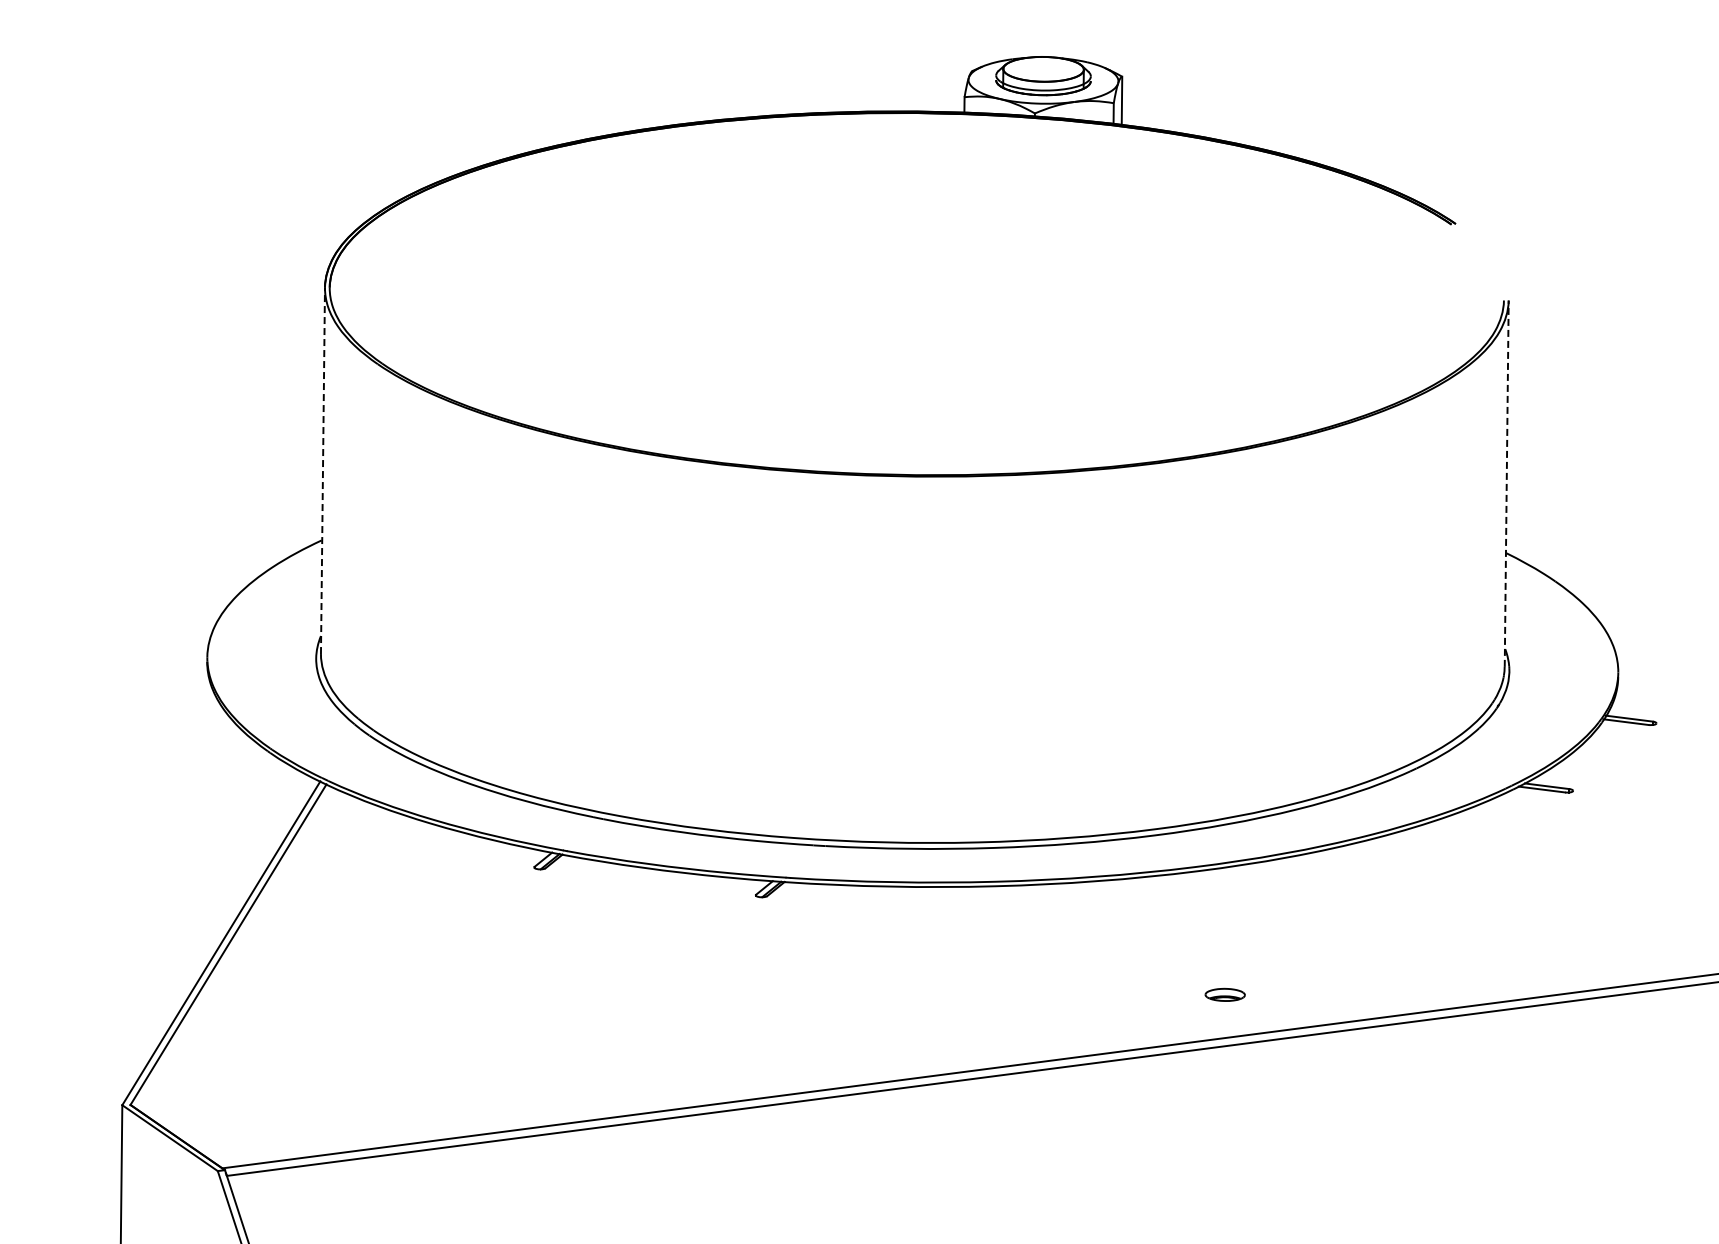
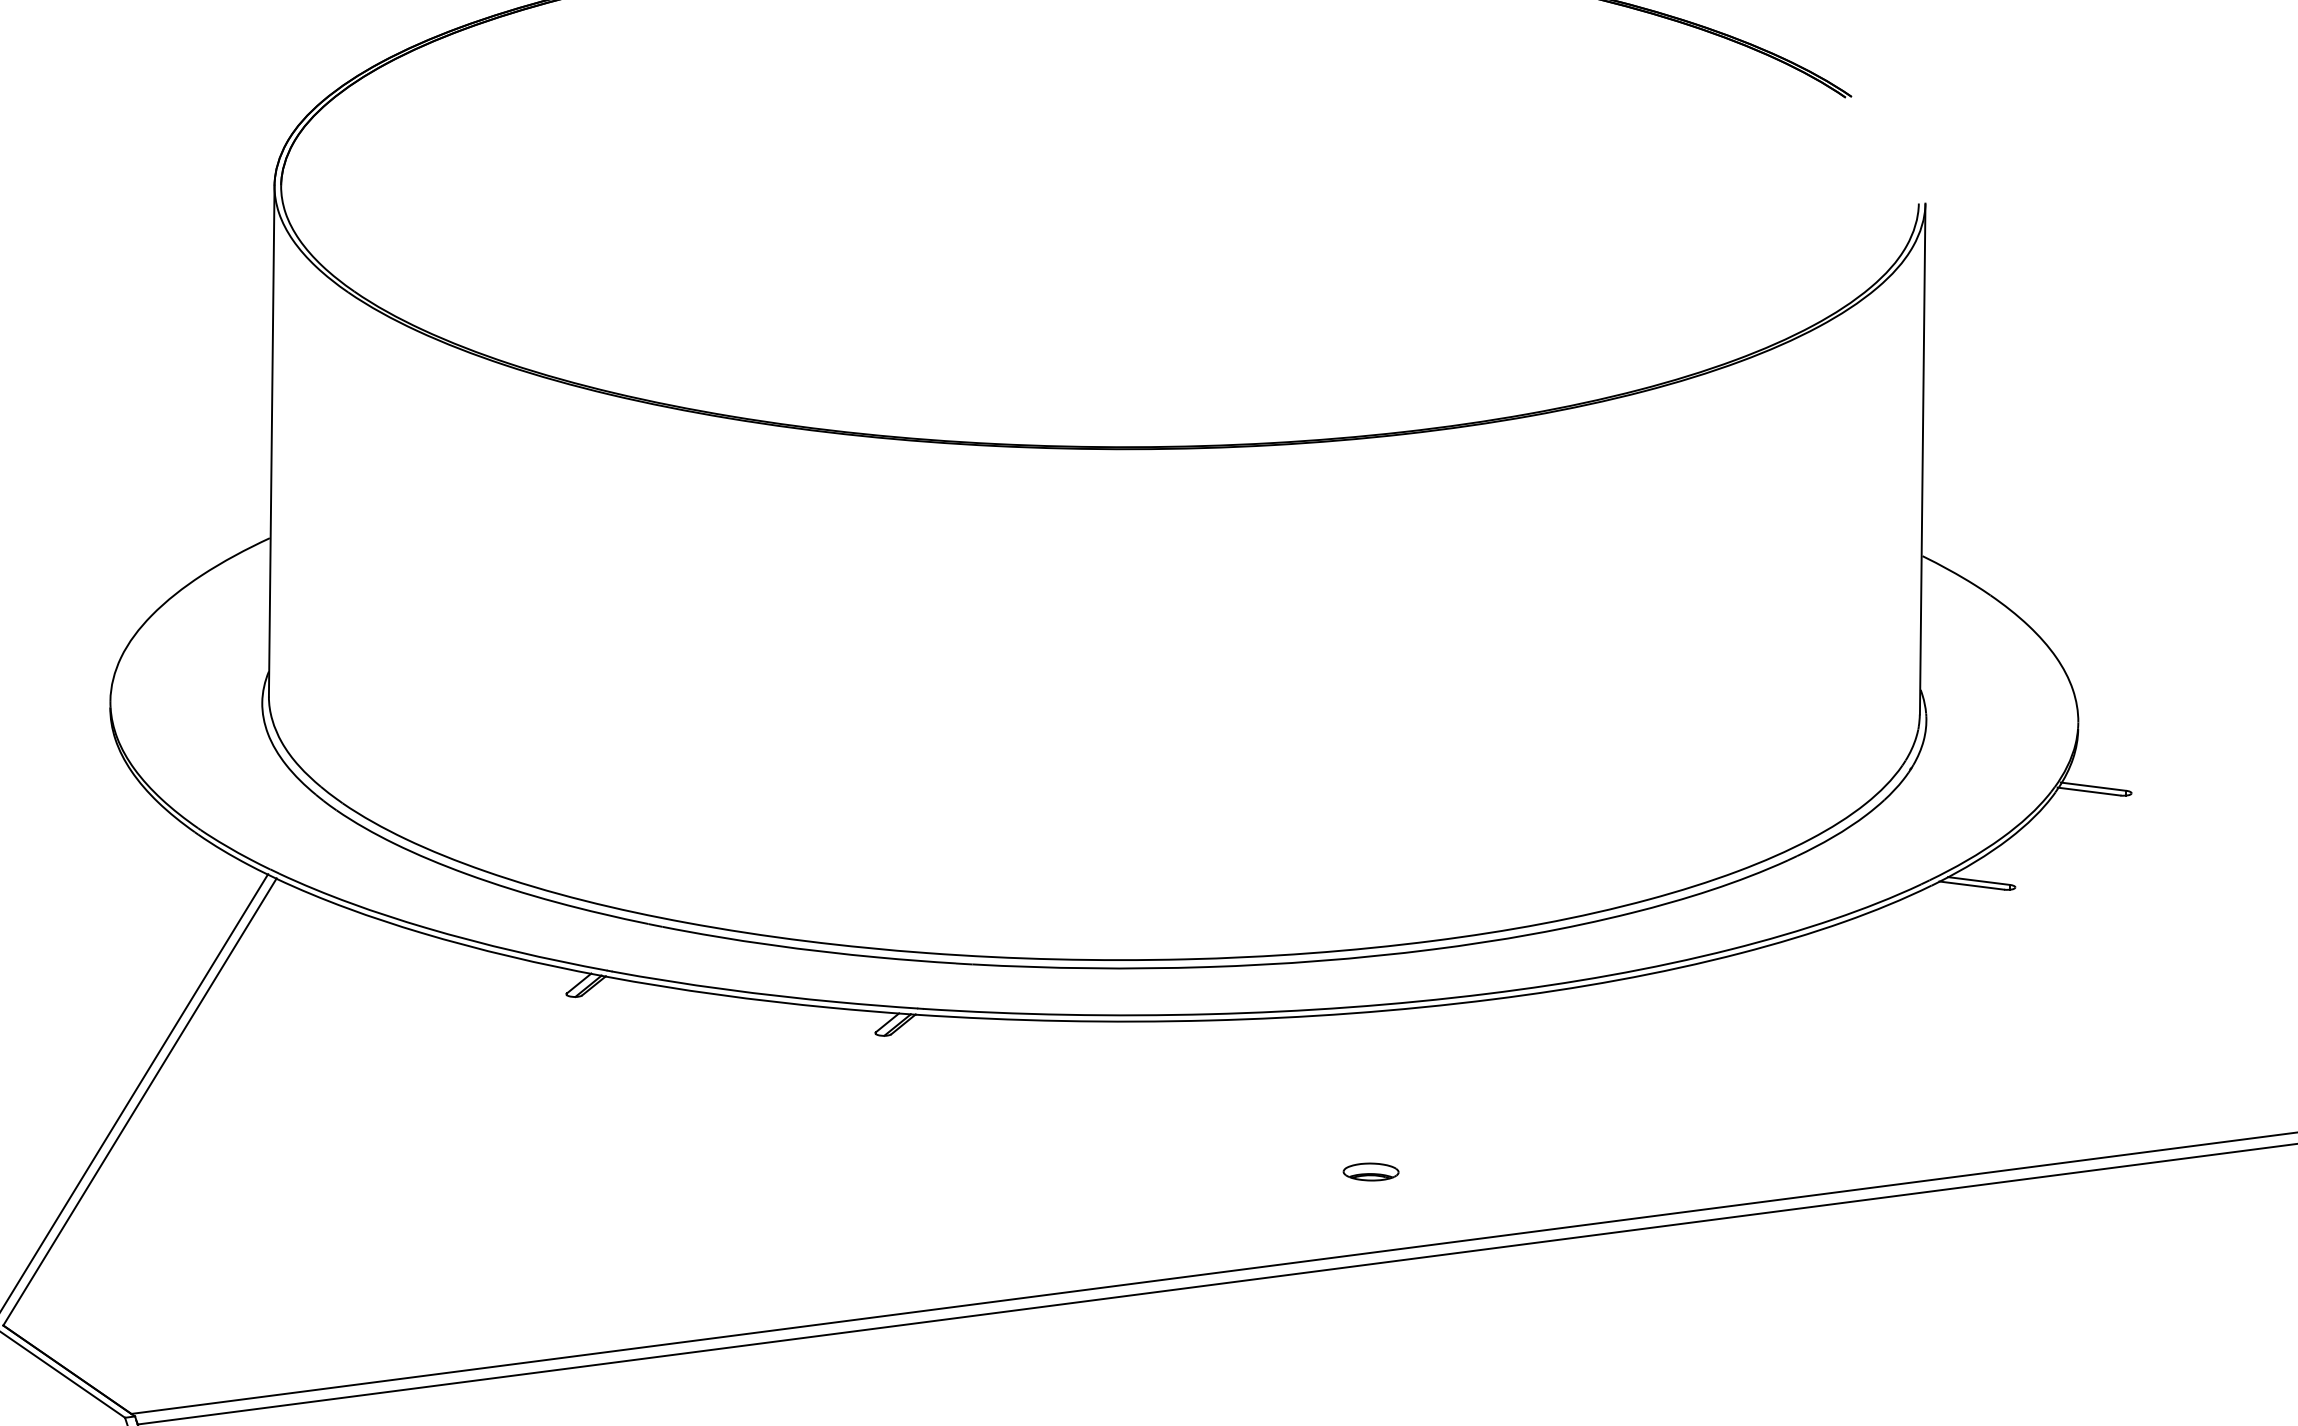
line: (322, 470) -> (271, 440), dashed -> solid
line: (1506, 483) -> (1922, 458), dashed -> solid
part: (1224, 994) -> (1370, 1171), moved

